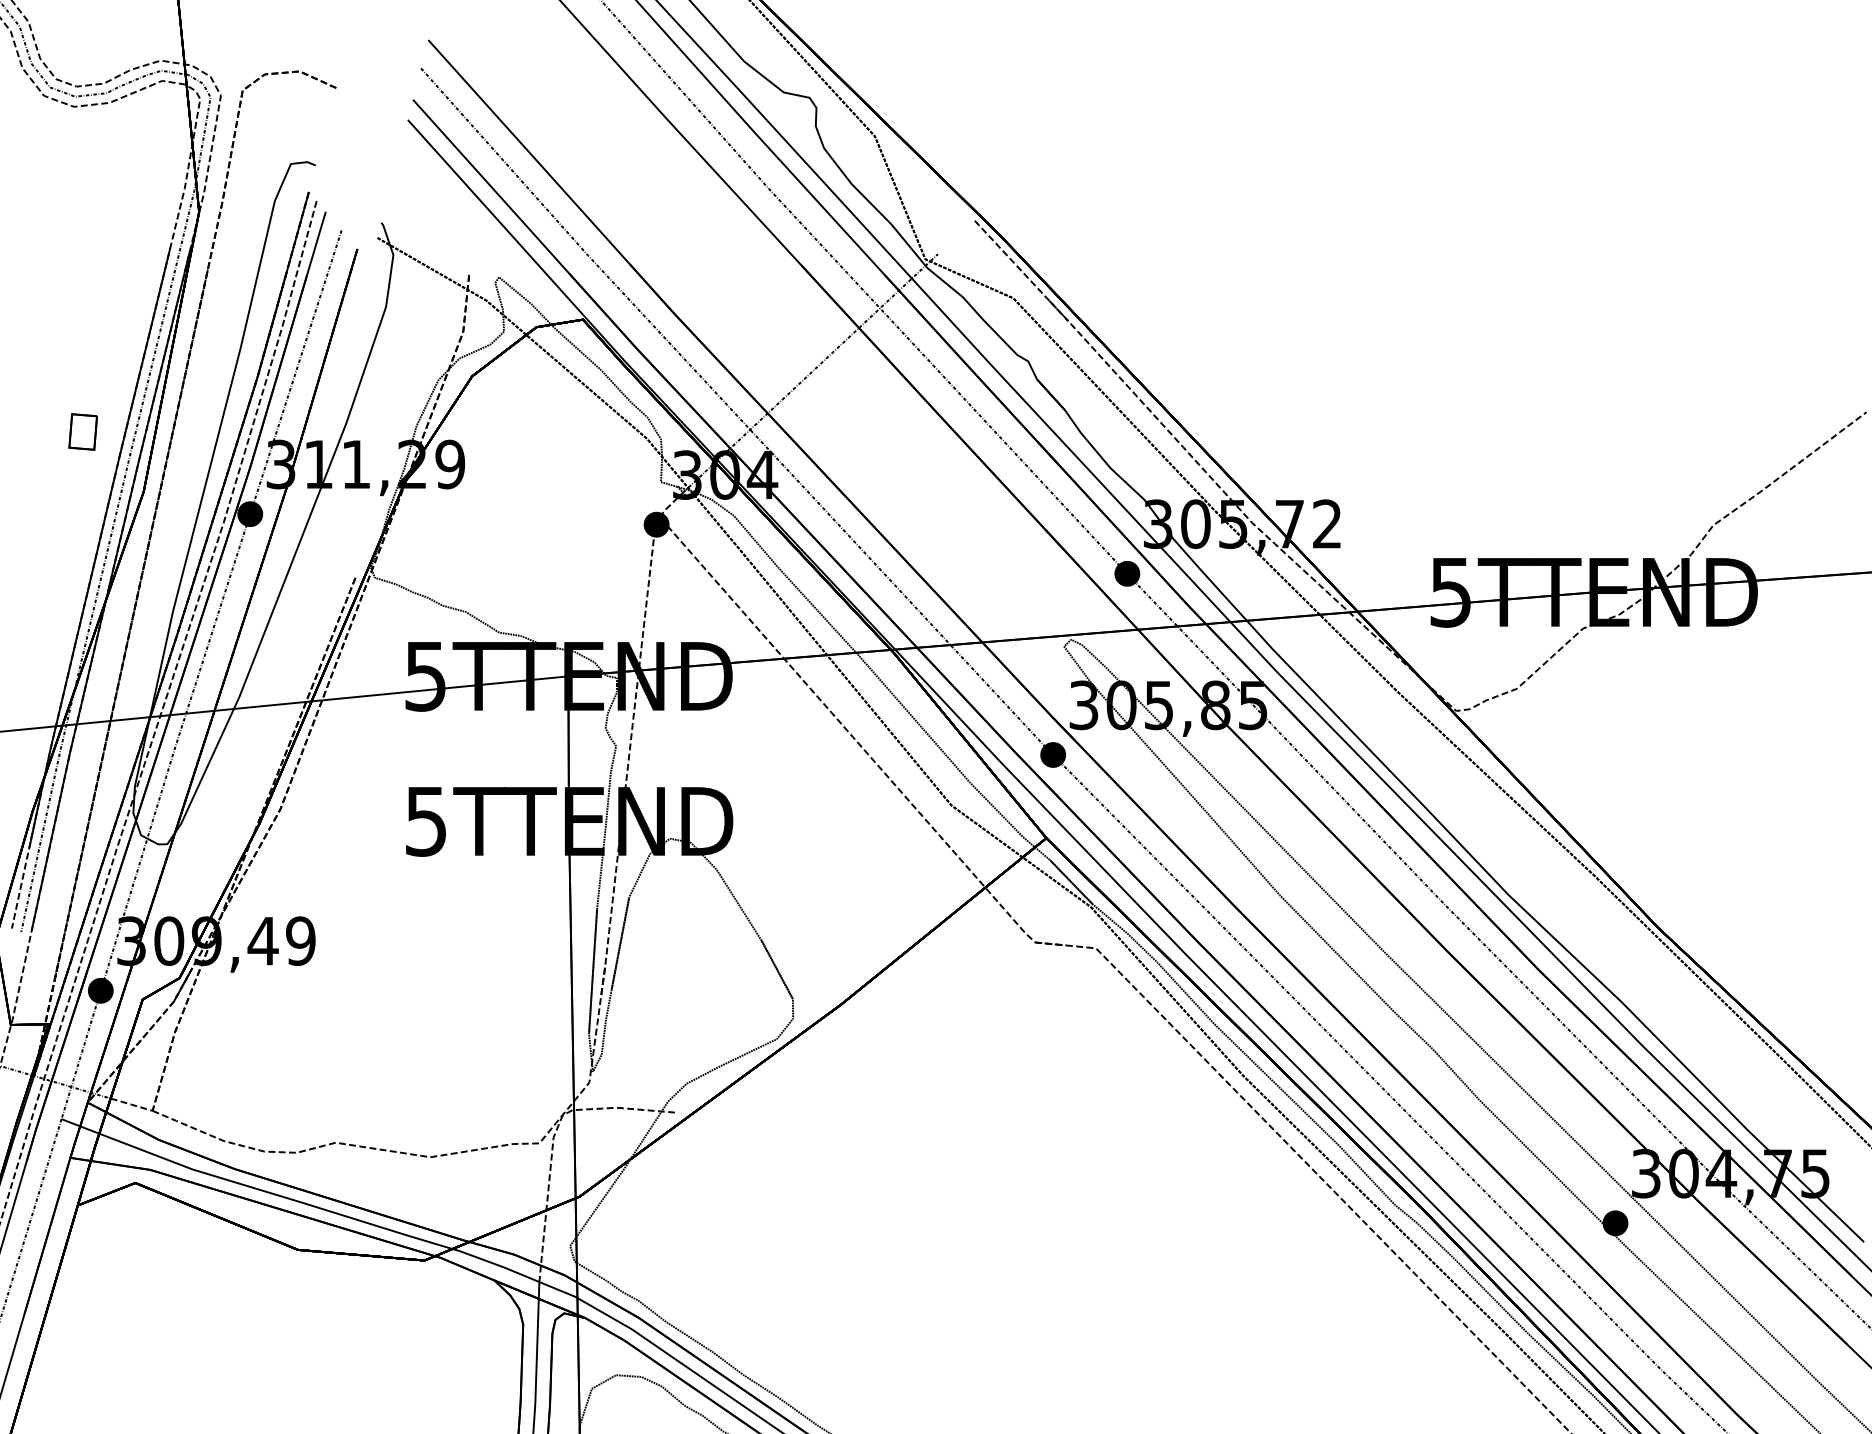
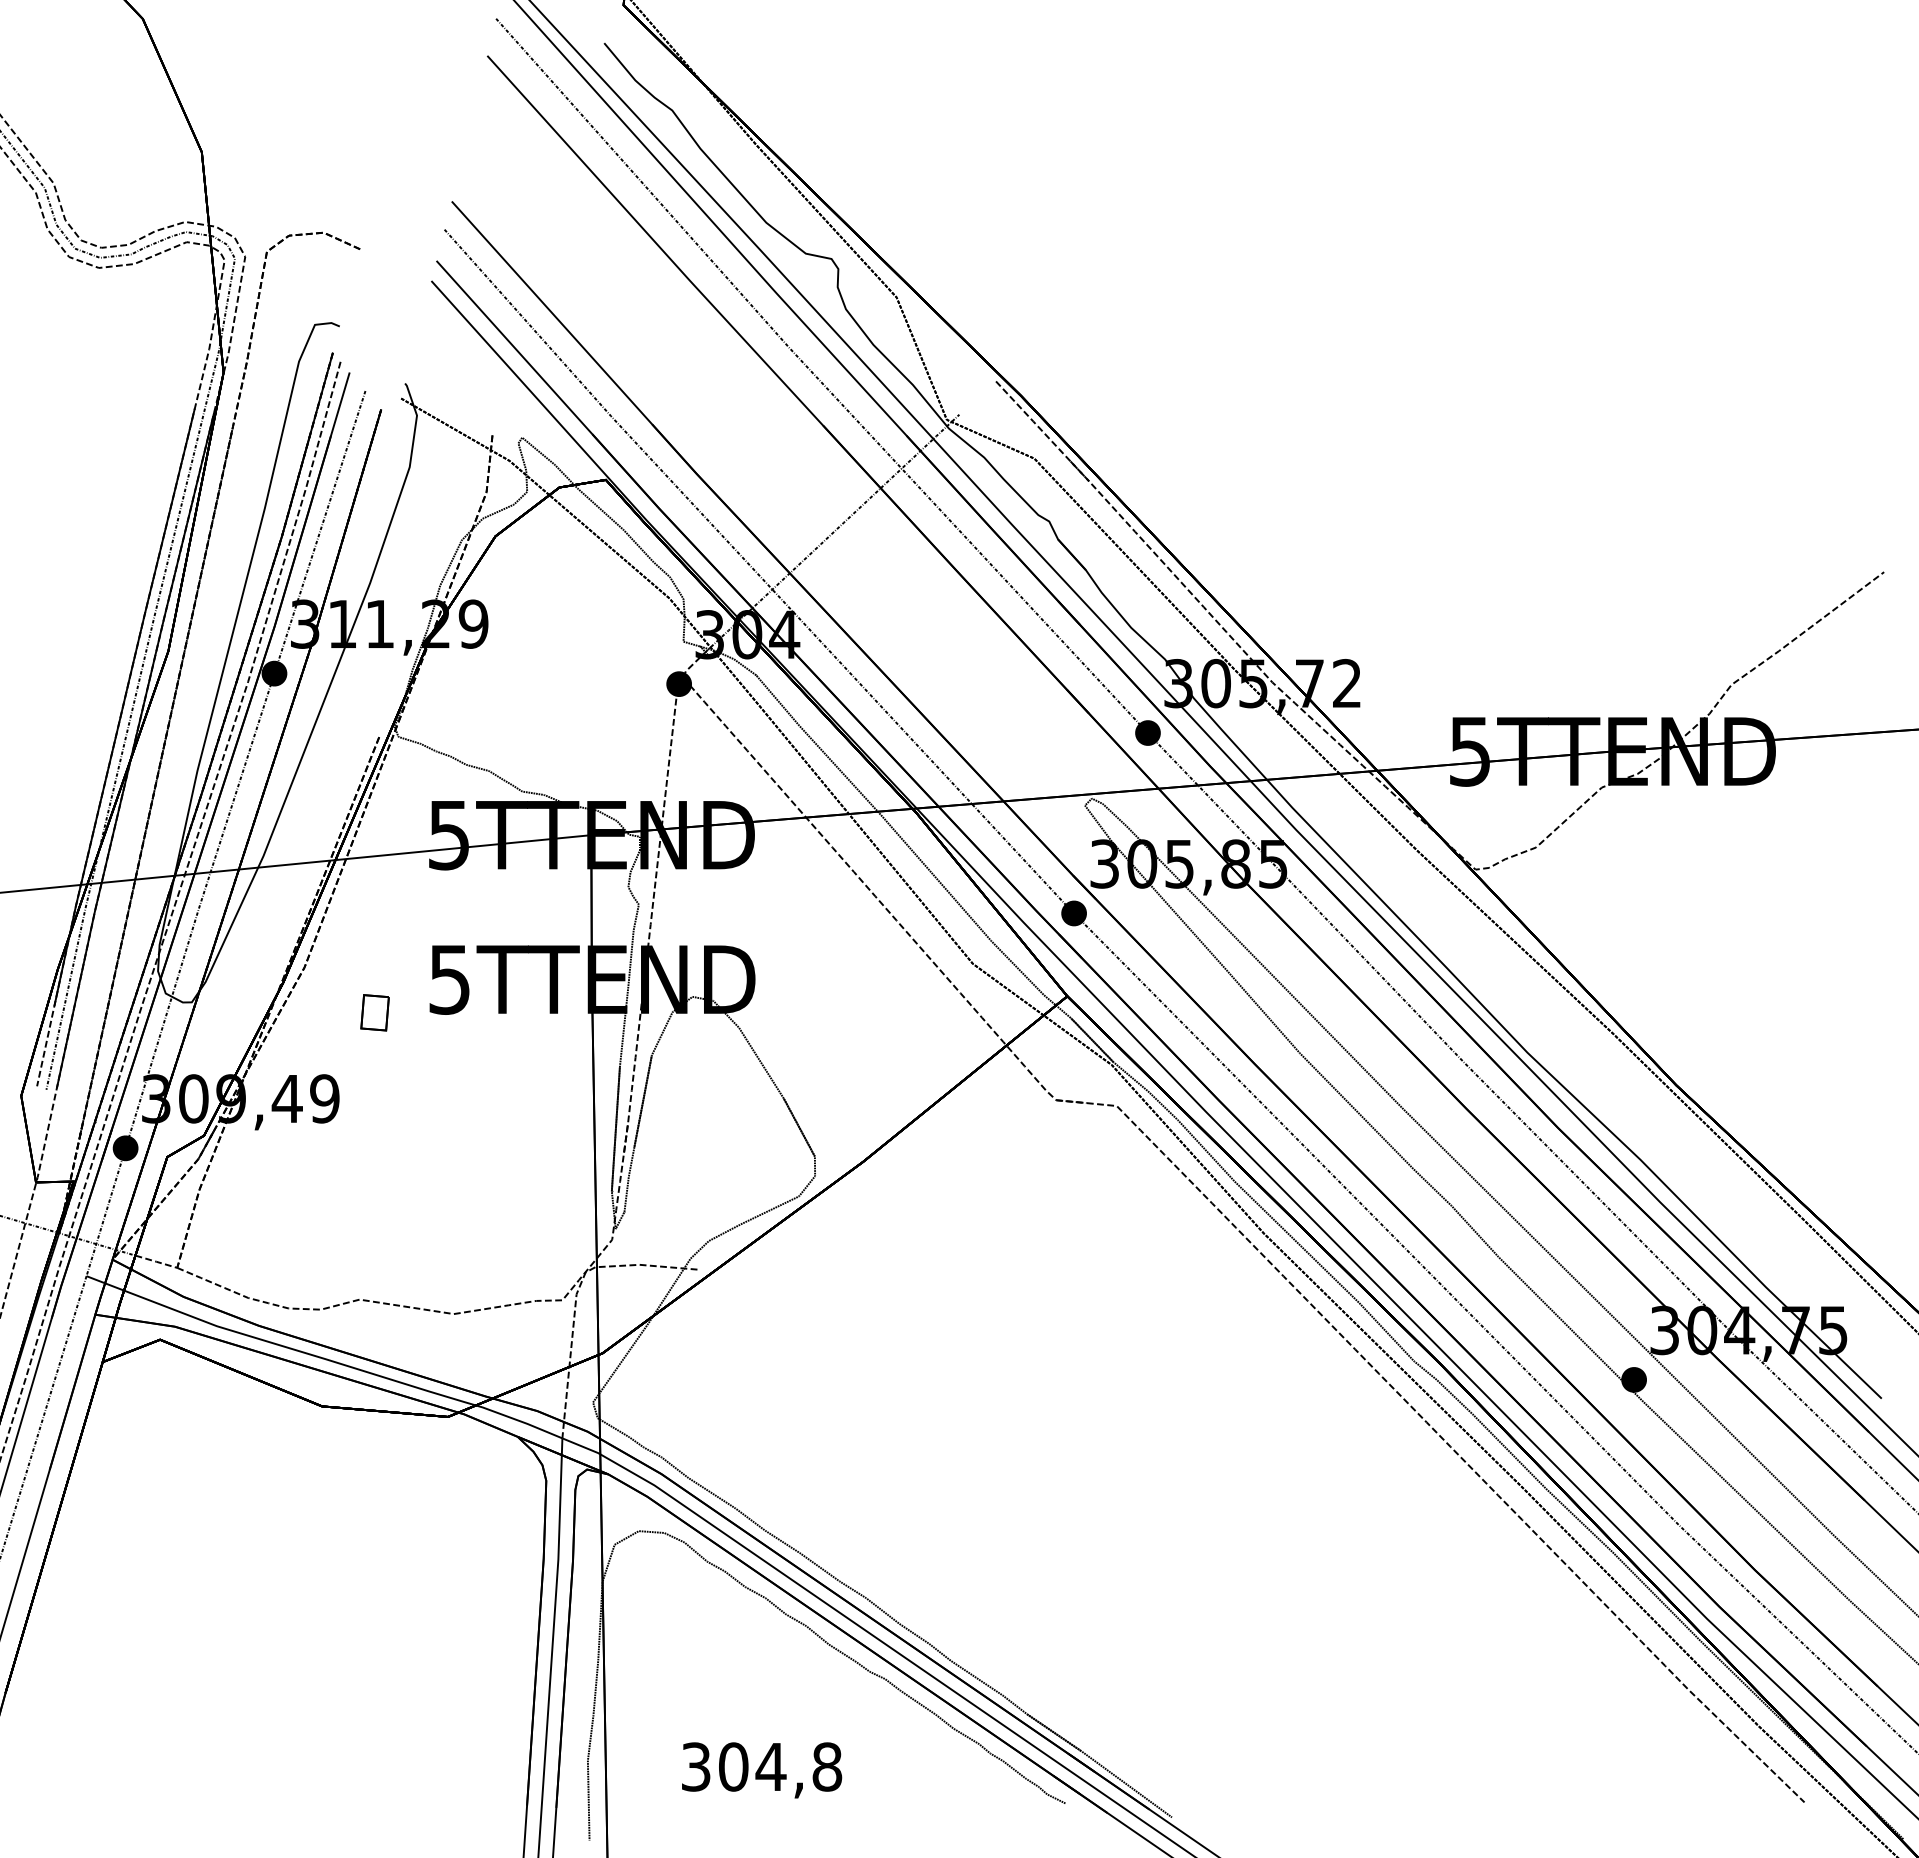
part: (82, 431) -> (374, 1012), moved

